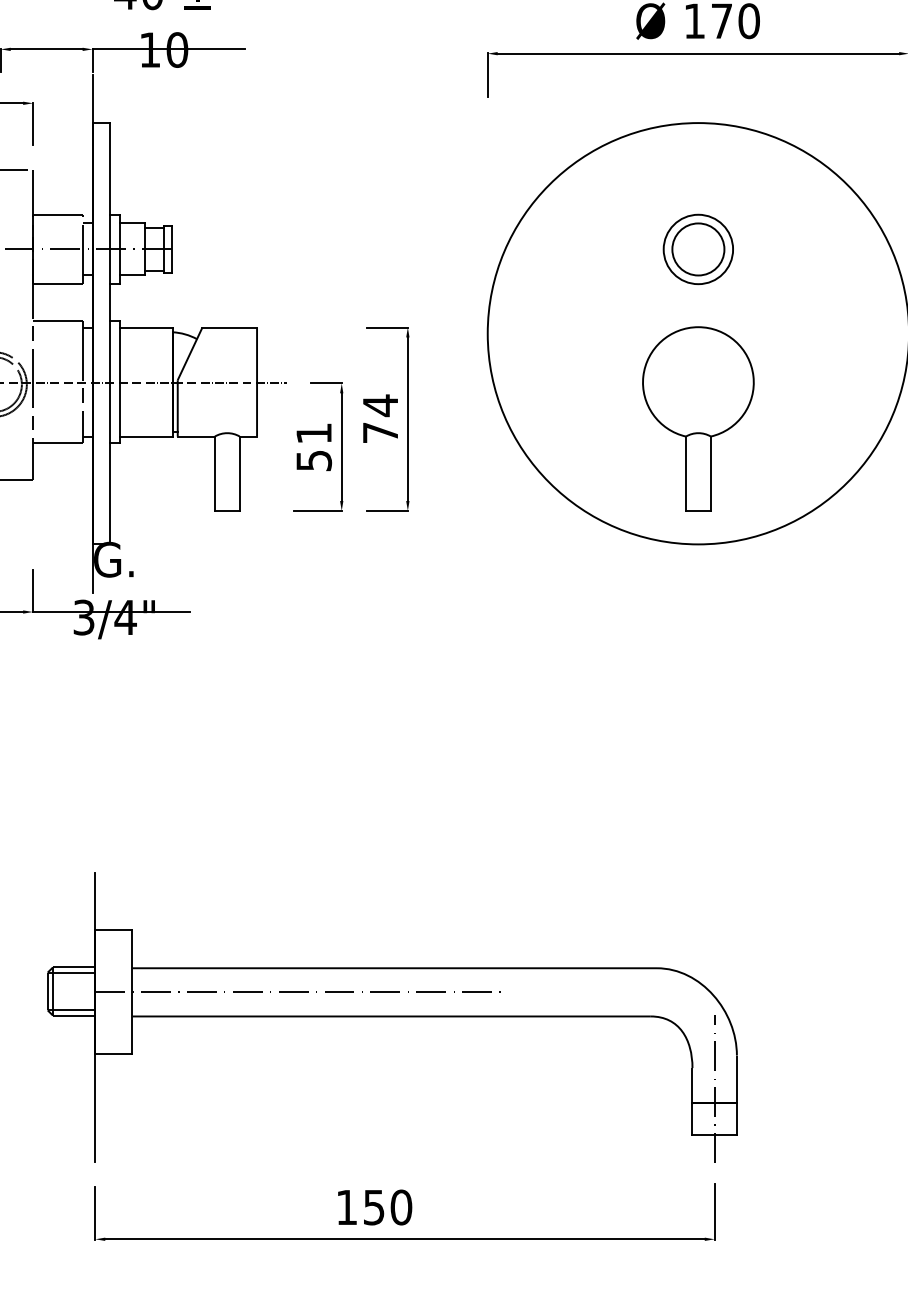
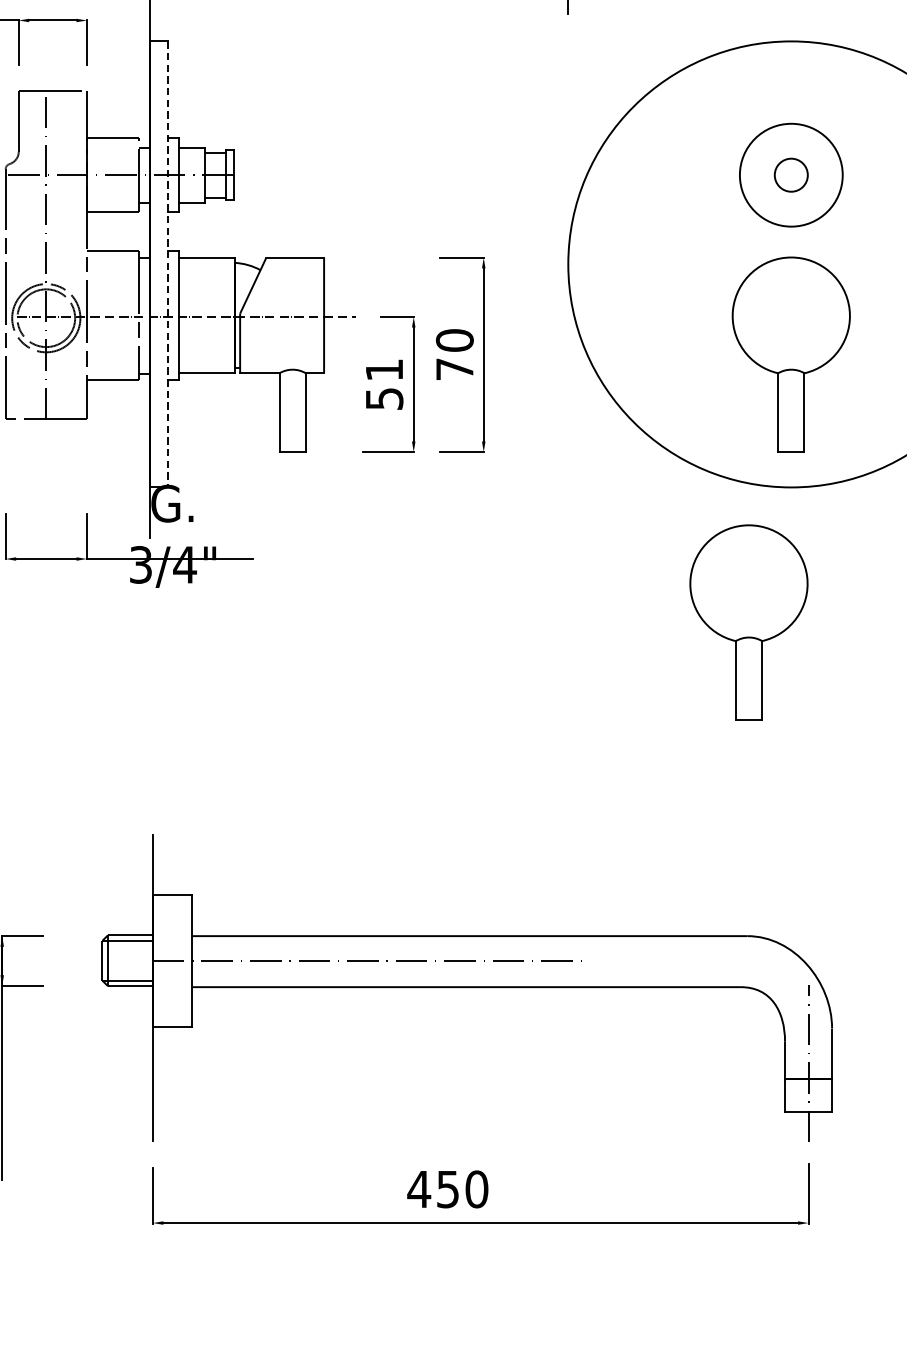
circle: (698, 249) -> (791, 175), size x0.6
circle: (698, 249) -> (791, 175), size x1.4
line: (109, 333) -> (167, 264), solid -> dashed
text: (380, 405) -> (454, 340), 74 -> 70
part: (658, 671) -> (749, 621), added
text: (346, 1207) -> (418, 1189), 150 -> 450

